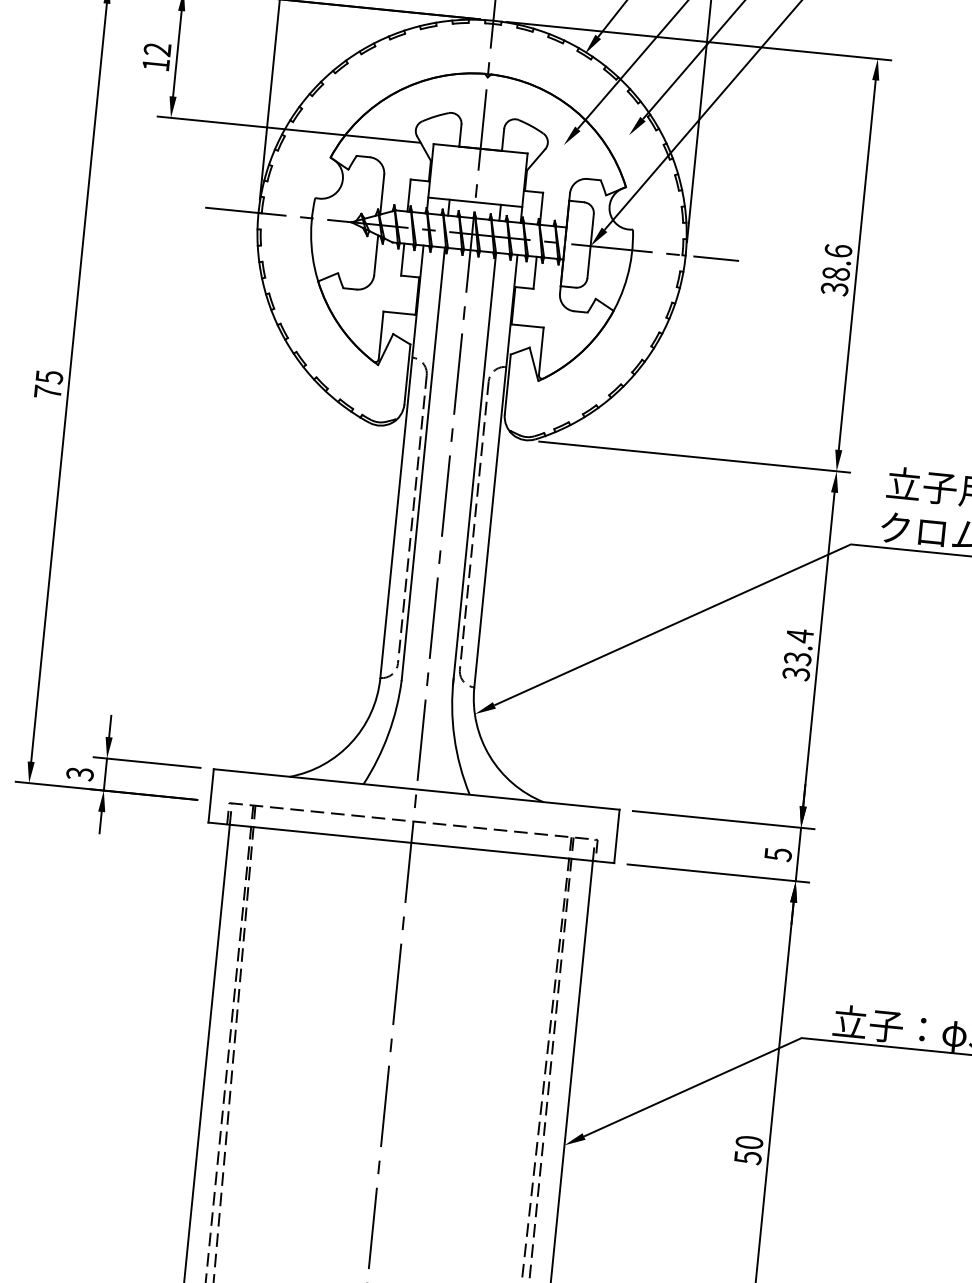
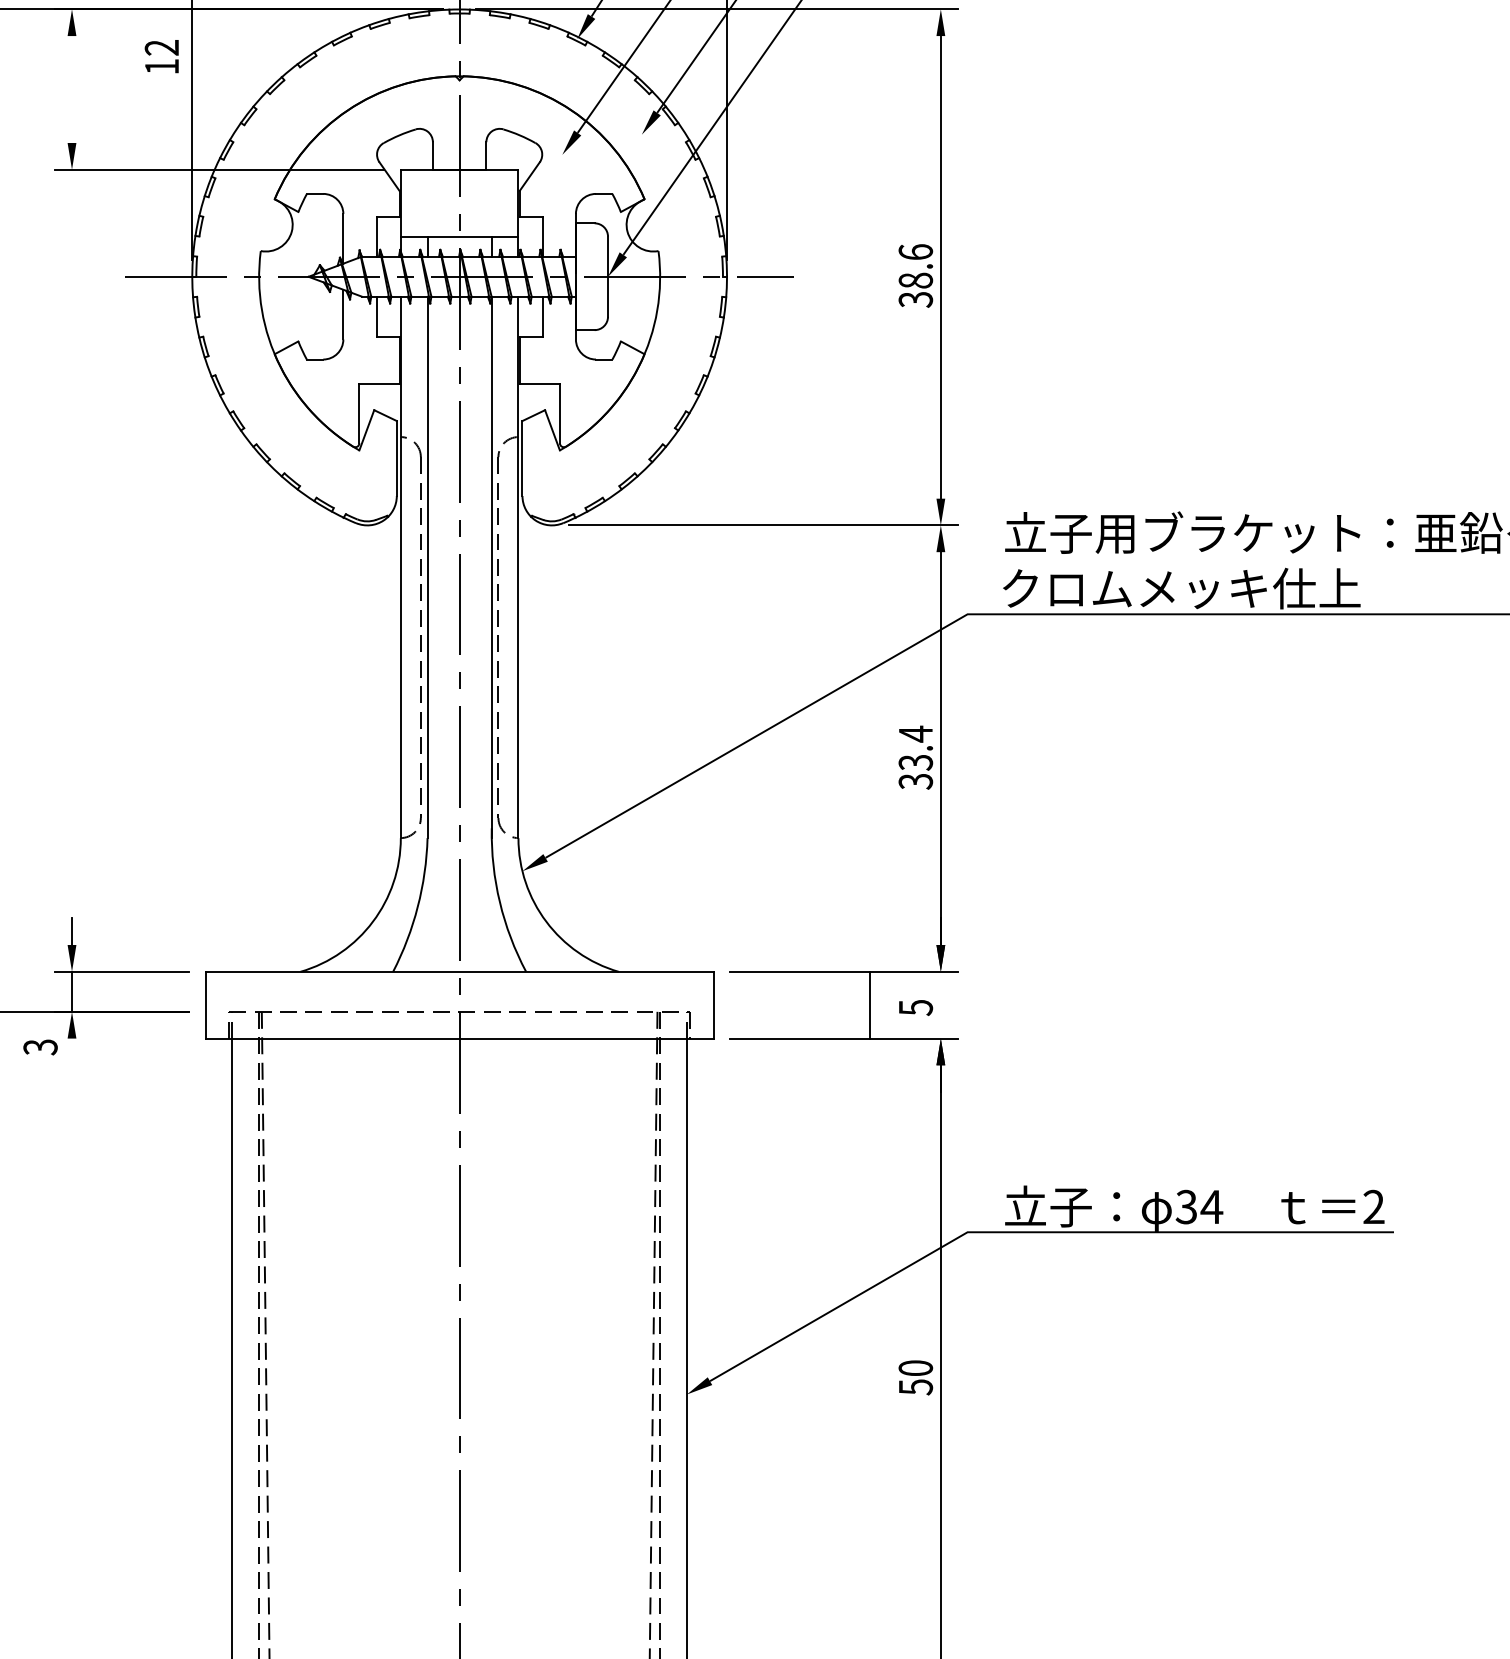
line: (177, 53) -> (72, 89), removed
text: (156, 56) -> (161, 56), moved
text: (80, 774) -> (40, 1047), moved
line: (101, 822) -> (72, 1051), removed
line: (798, 853) -> (869, 1004), moved

